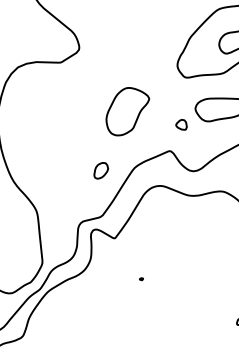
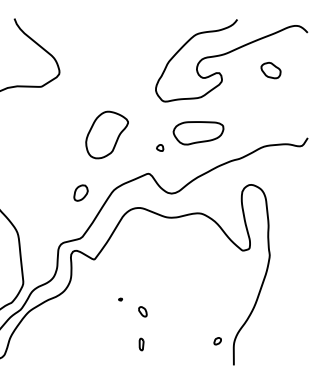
part: (182, 124) -> (160, 147), size x0.62
part: (163, 291) -> (142, 311), added
part: (162, 324) -> (141, 344), added

